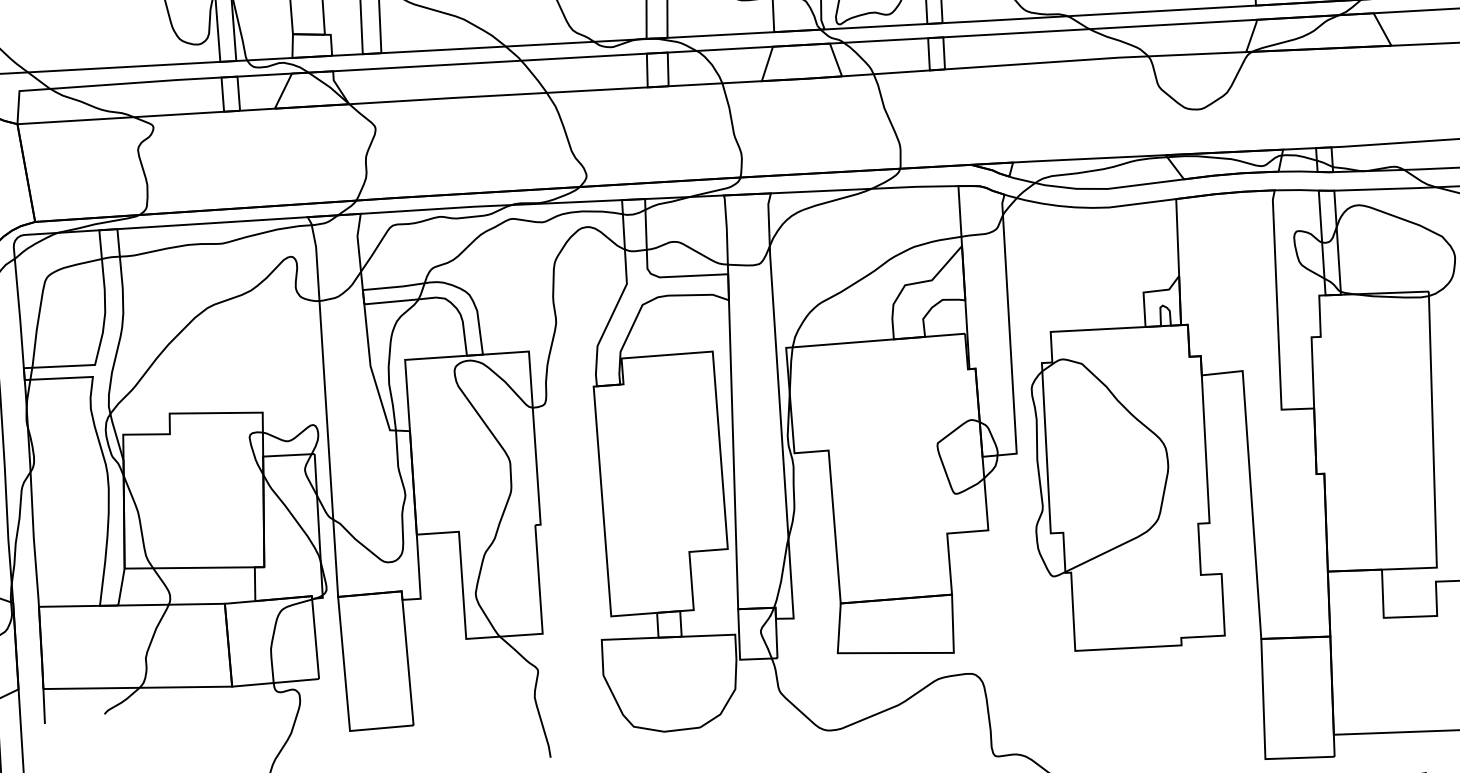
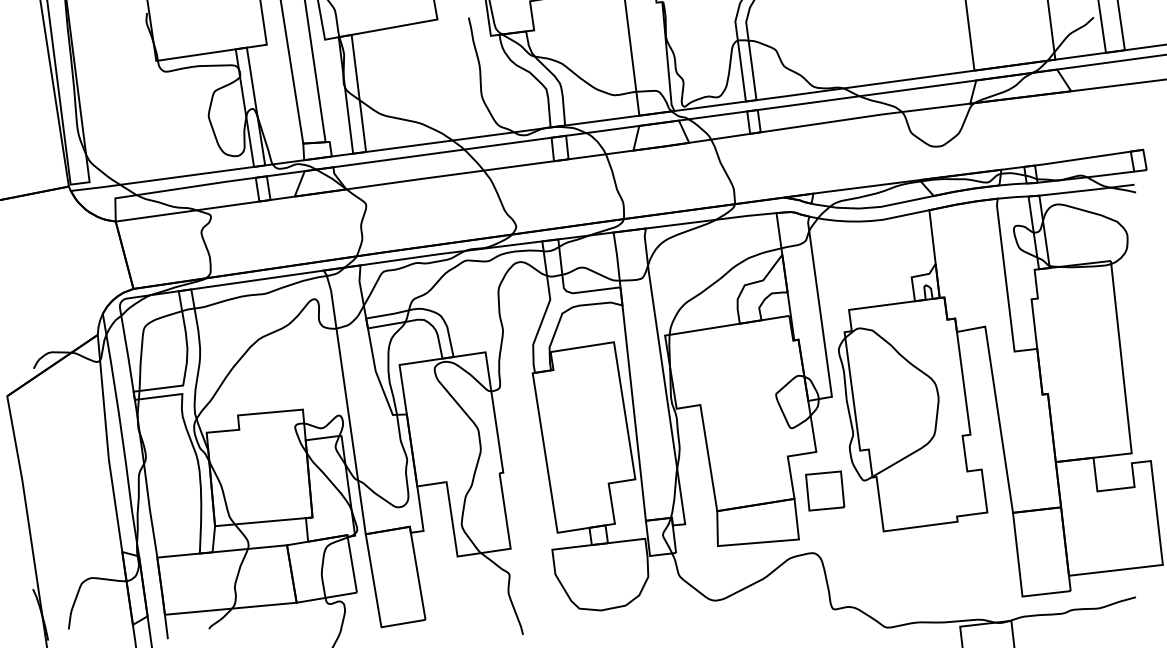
part: (997, 586) -> (825, 490), added

